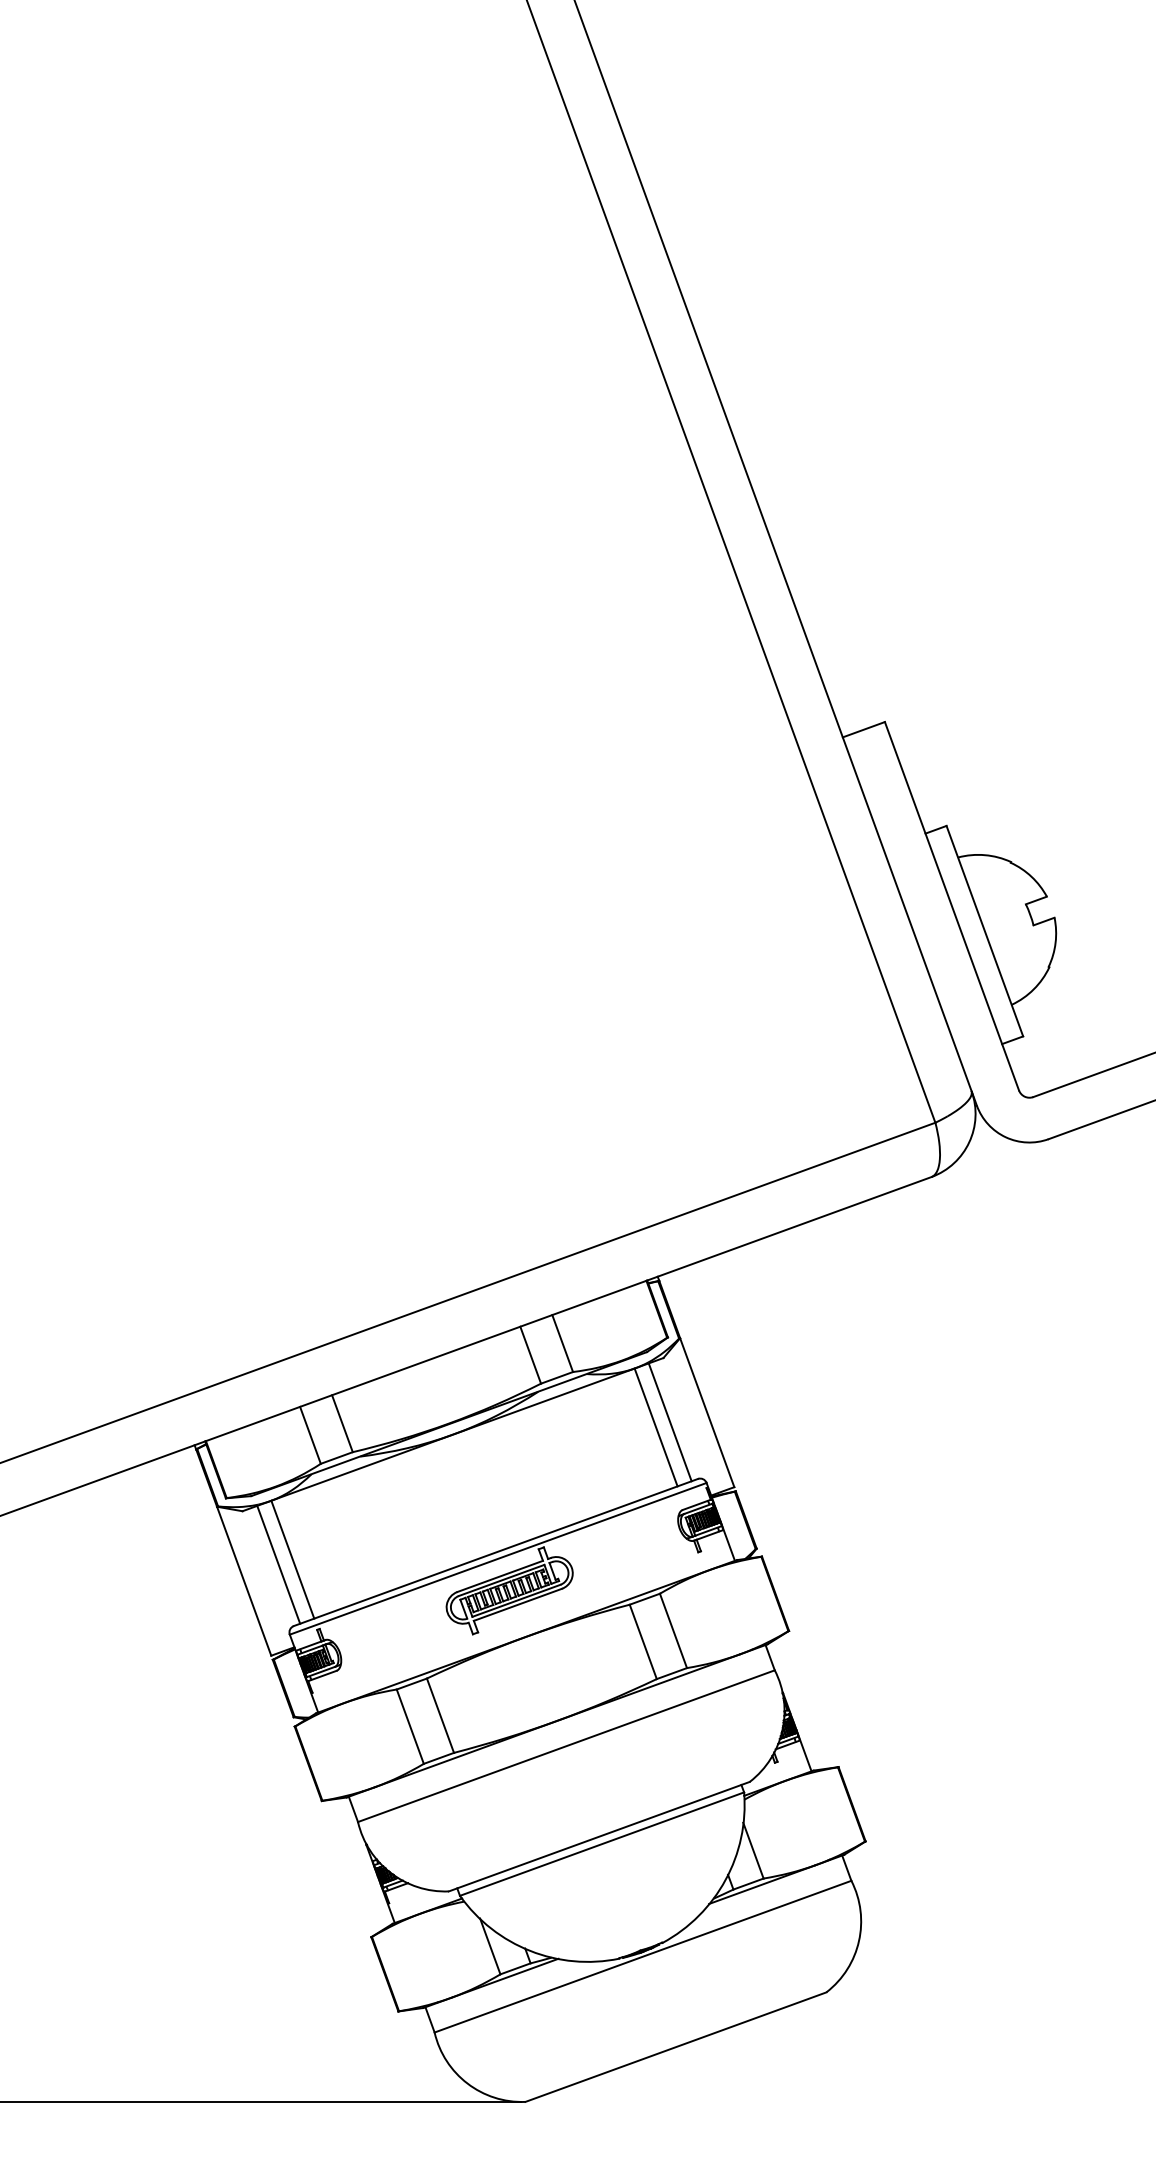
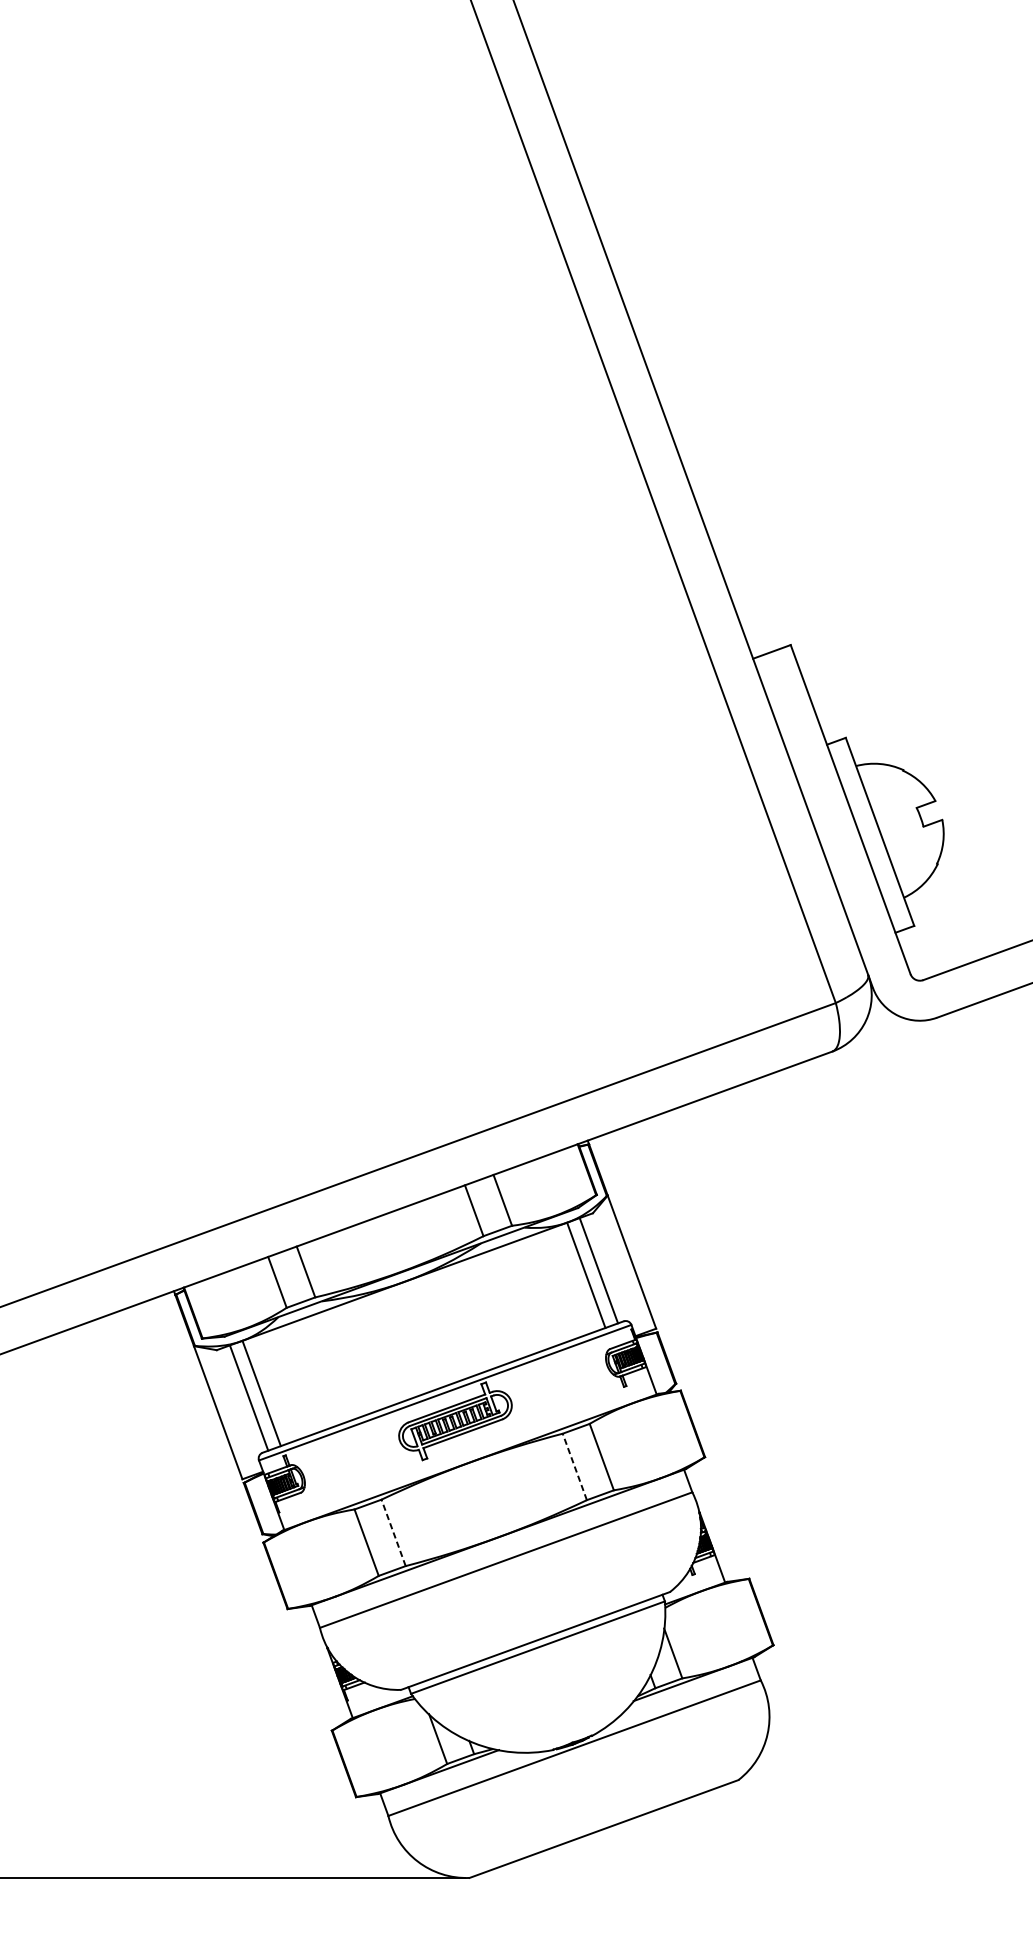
line: (643, 1641) -> (575, 1466), solid -> dashed
line: (440, 1715) -> (393, 1532), solid -> dashed

